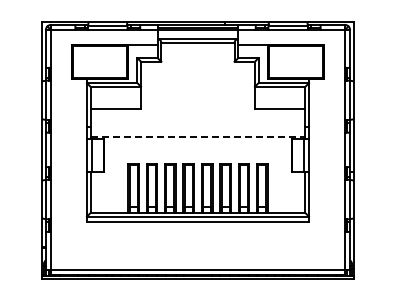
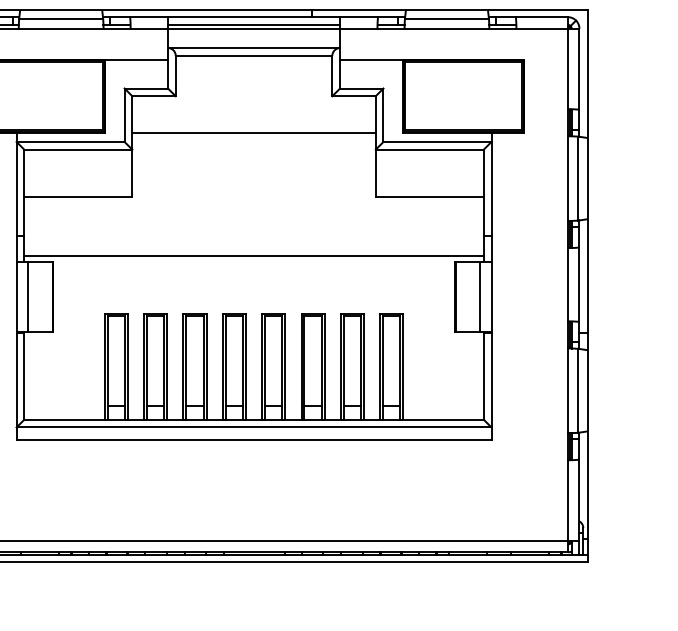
line: (197, 78) -> (253, 131), added
line: (198, 136) -> (255, 256), dashed -> solid

